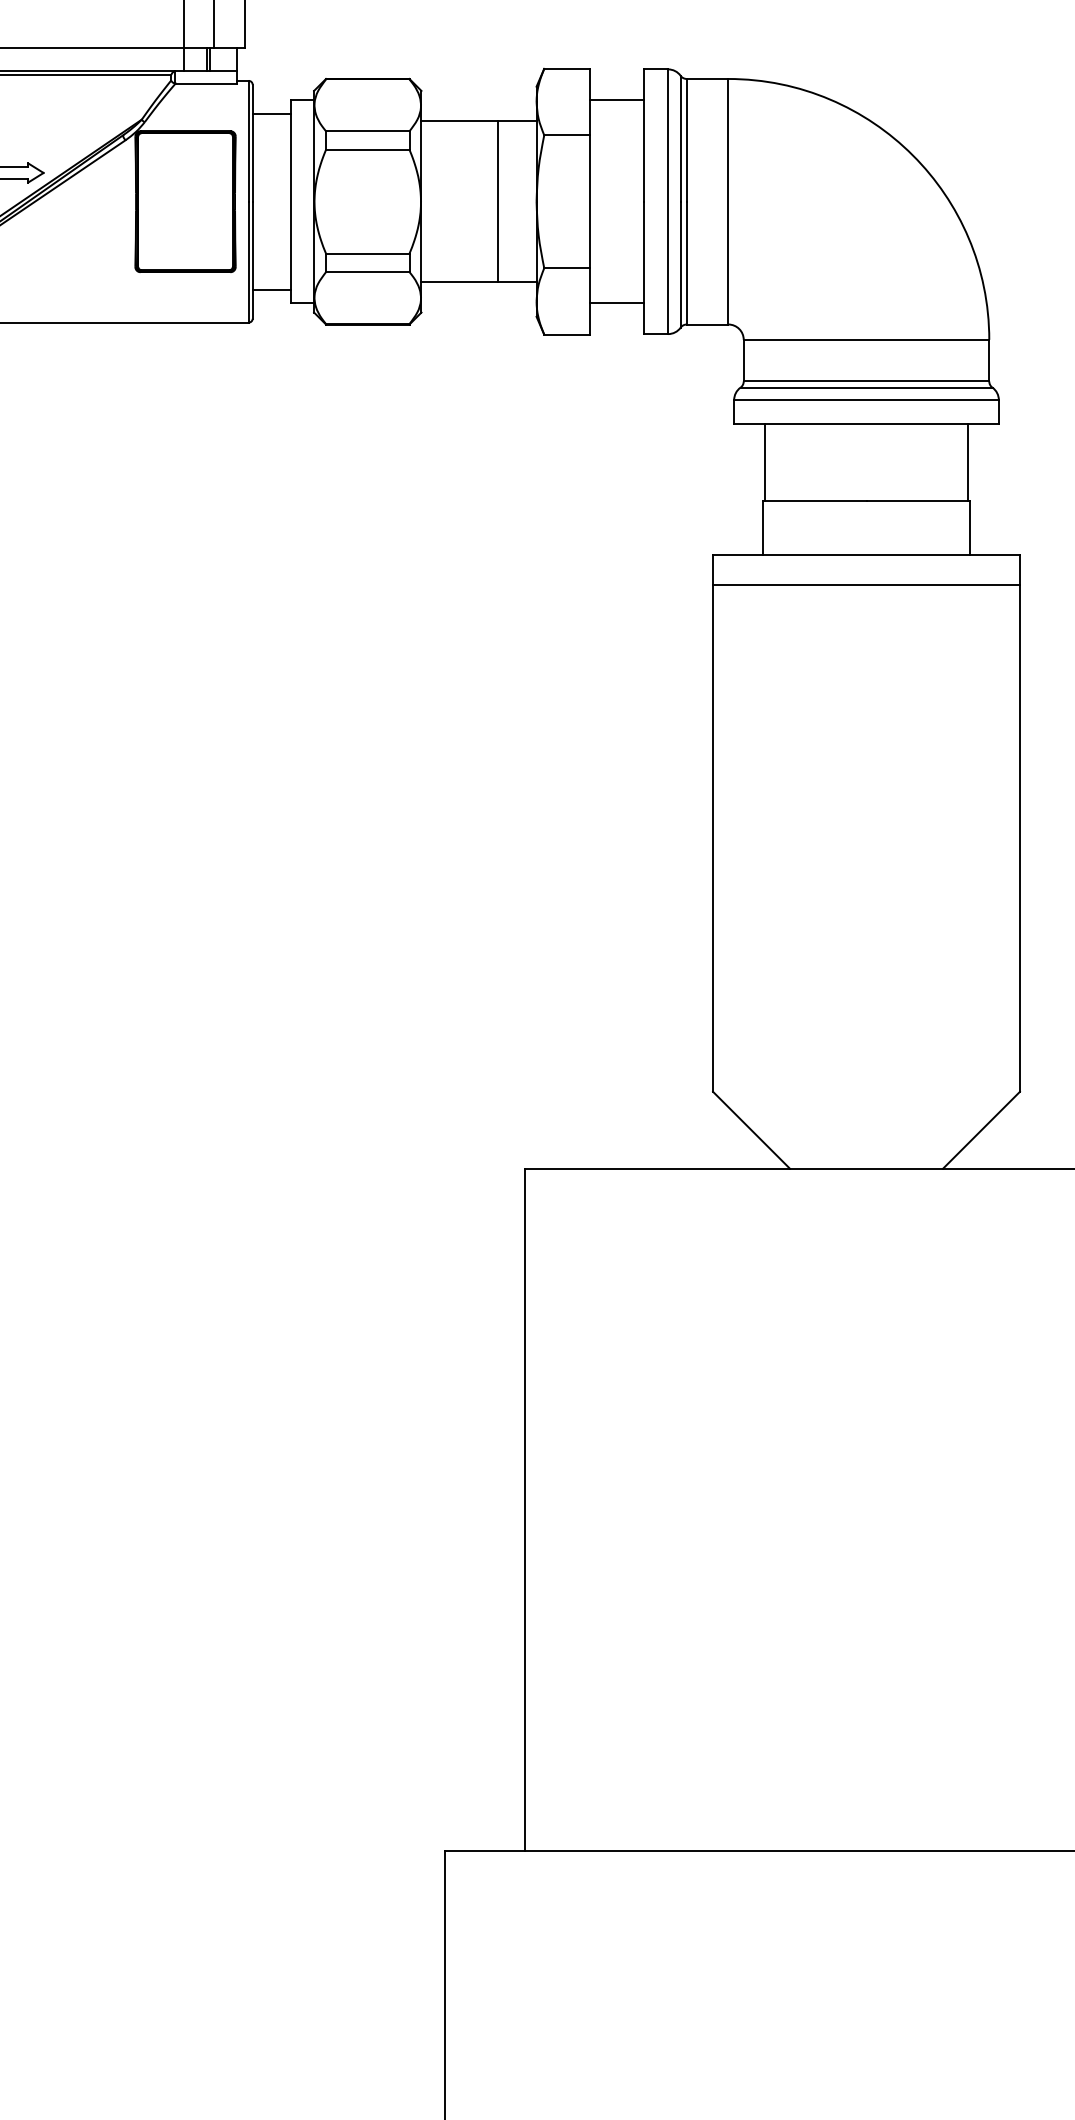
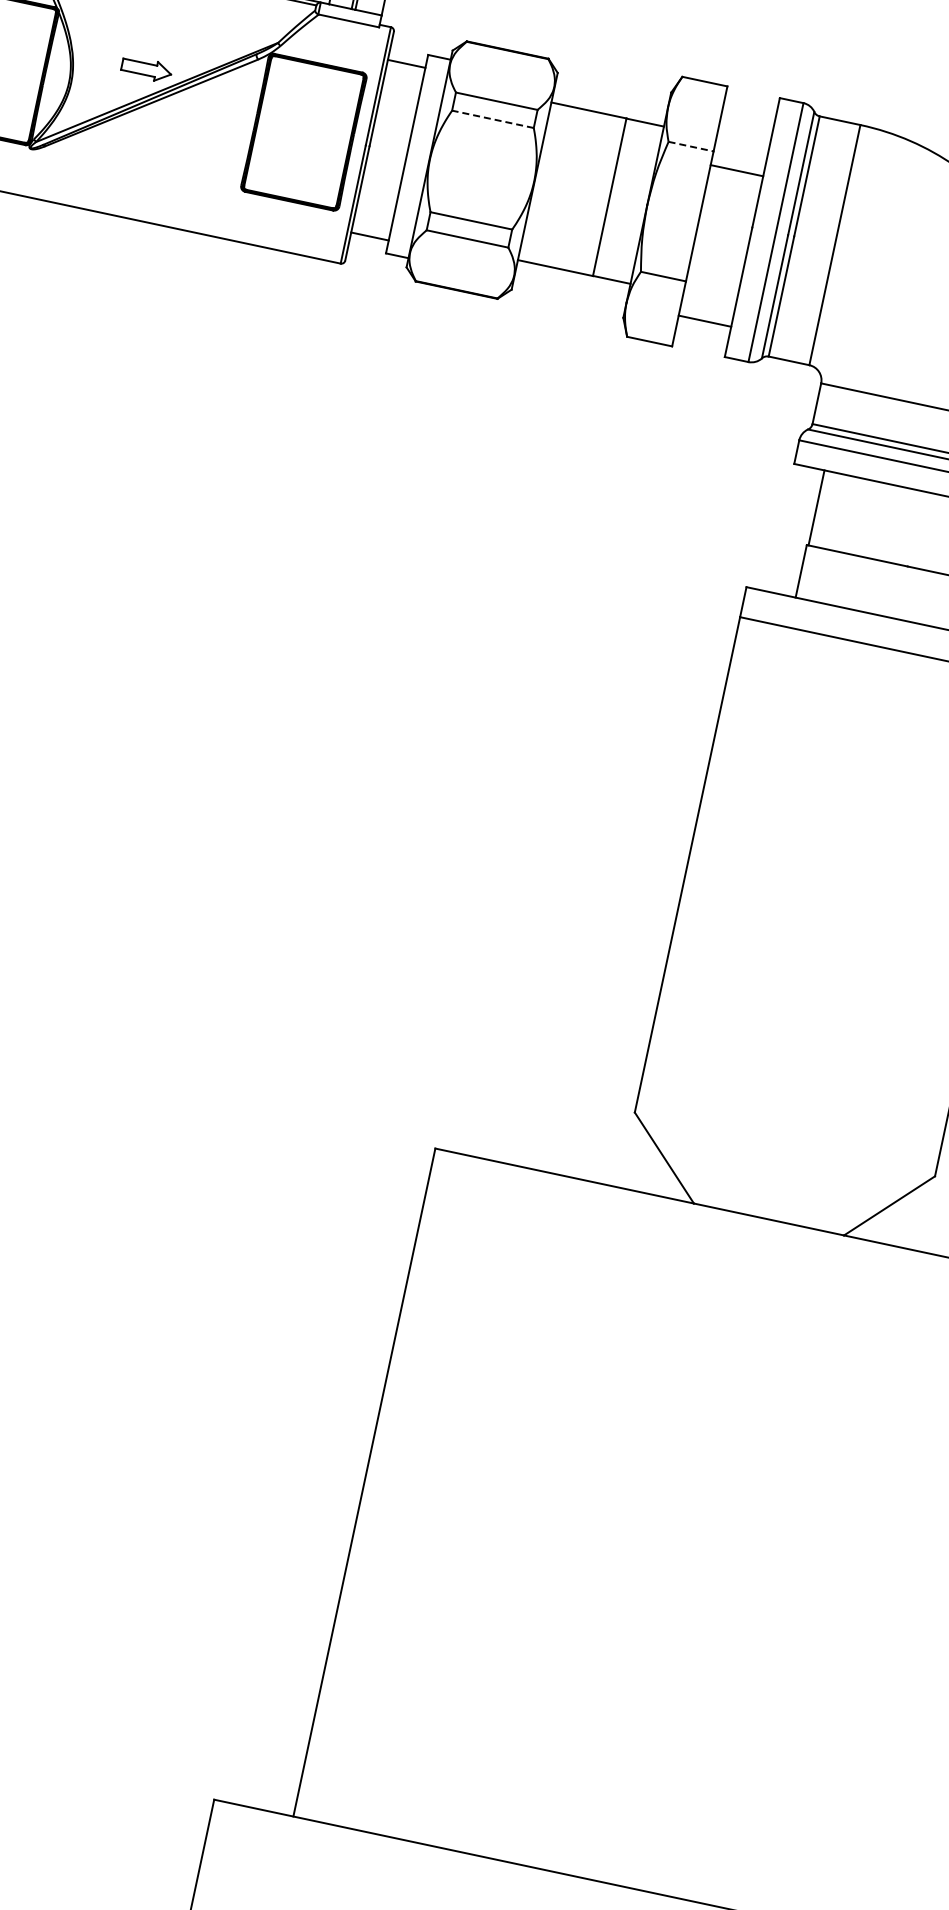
line: (617, 100) -> (737, 170), moved
line: (567, 135) -> (691, 146), solid -> dashed
line: (367, 149) -> (492, 118), solid -> dashed

